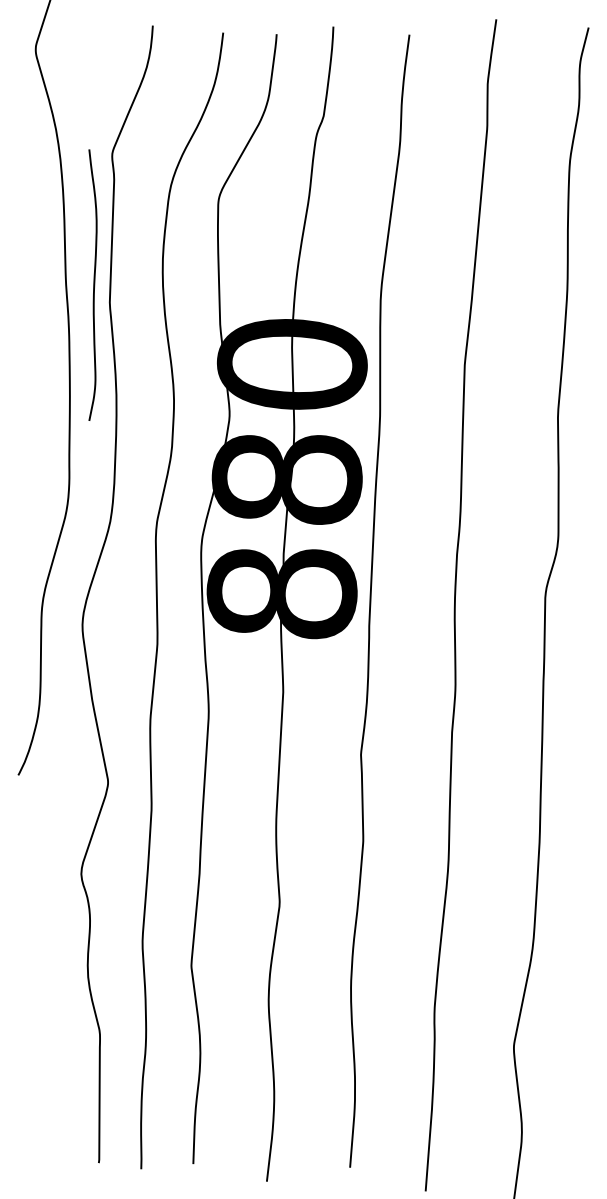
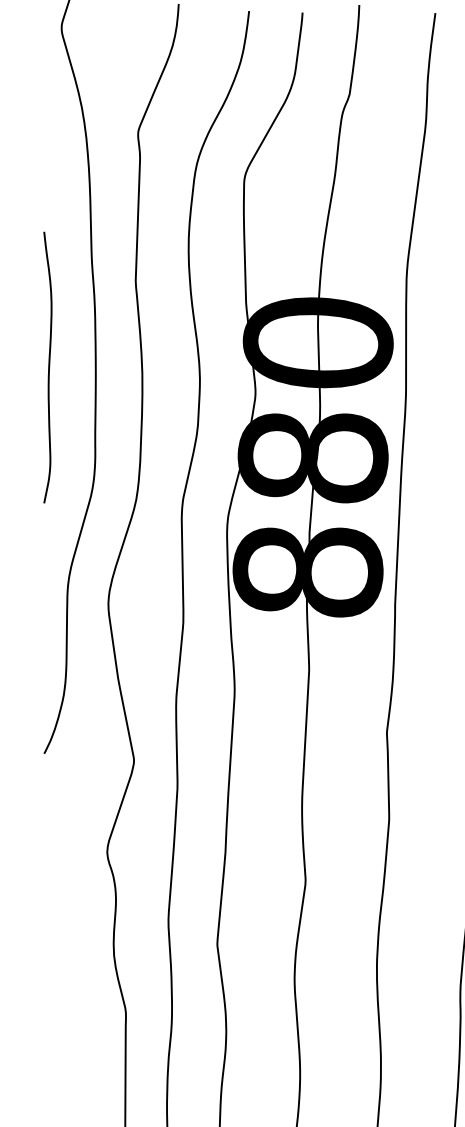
curve: (93, 284) -> (48, 366), moved

